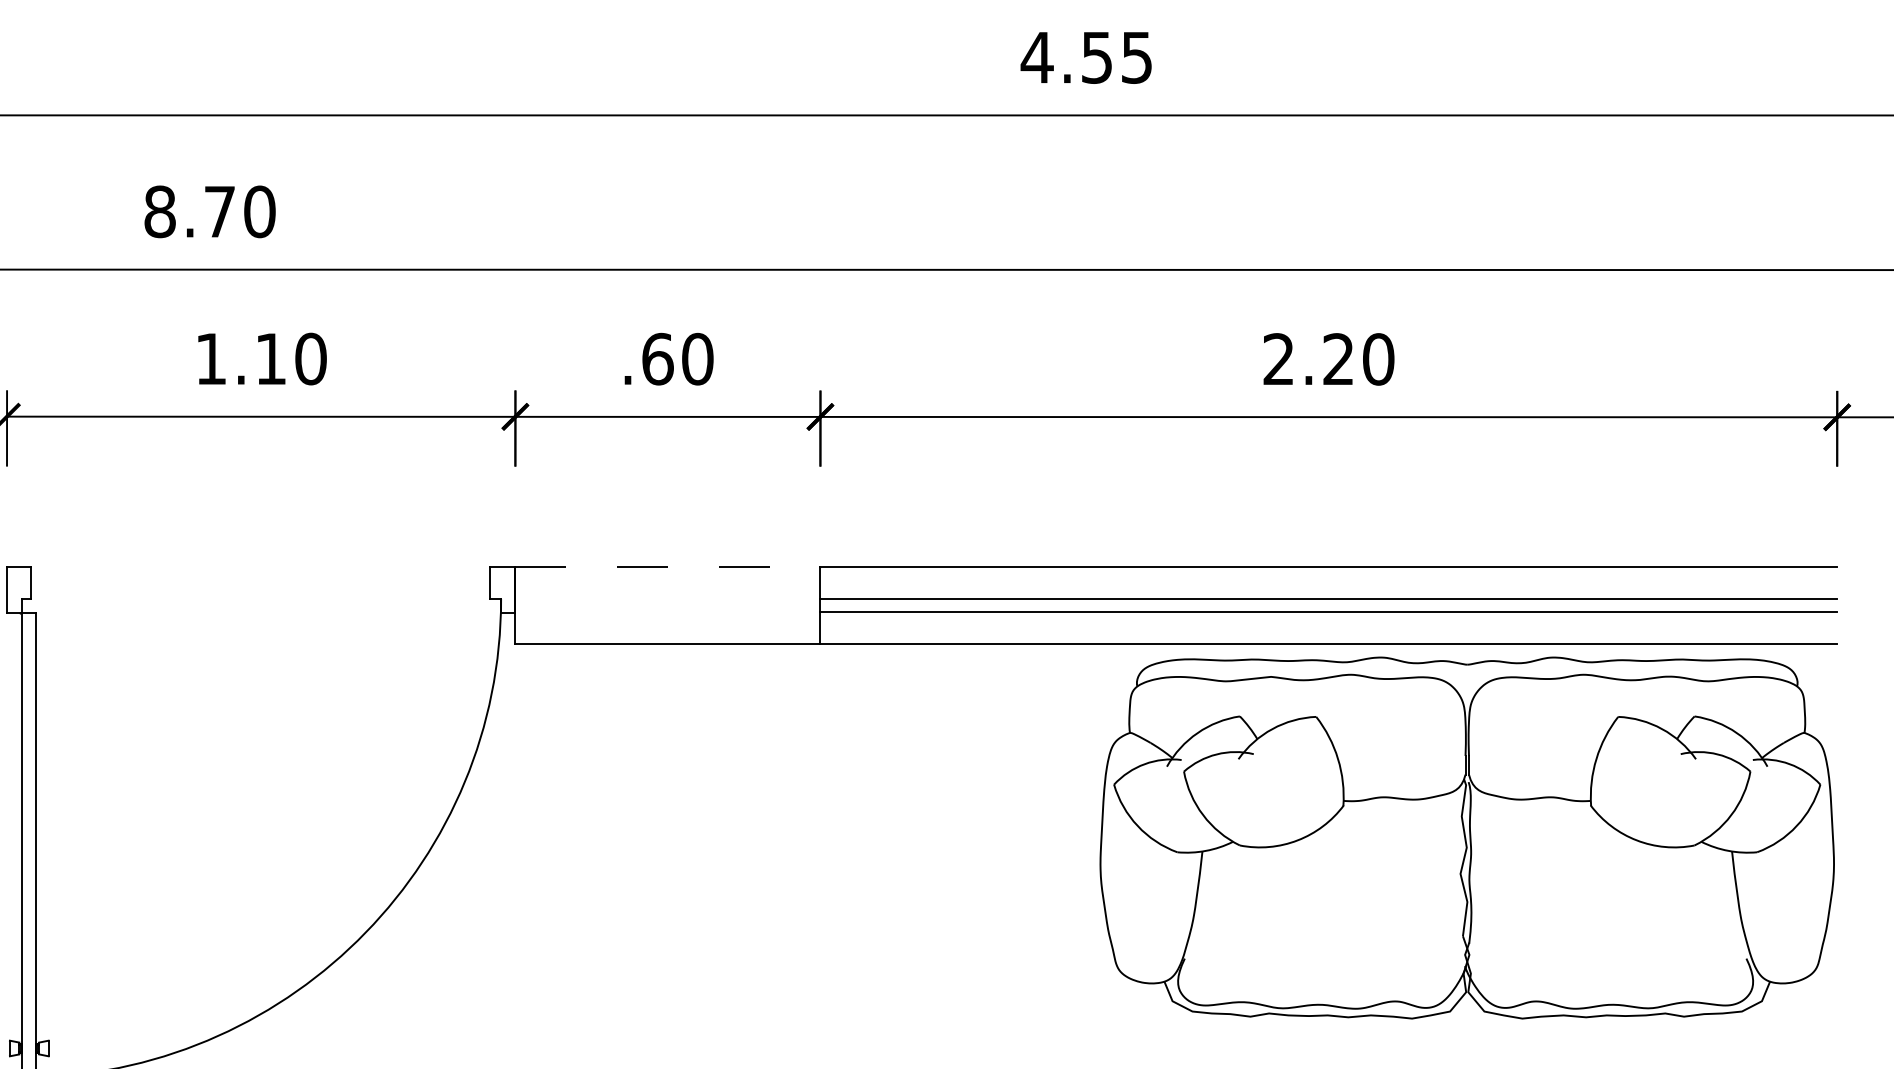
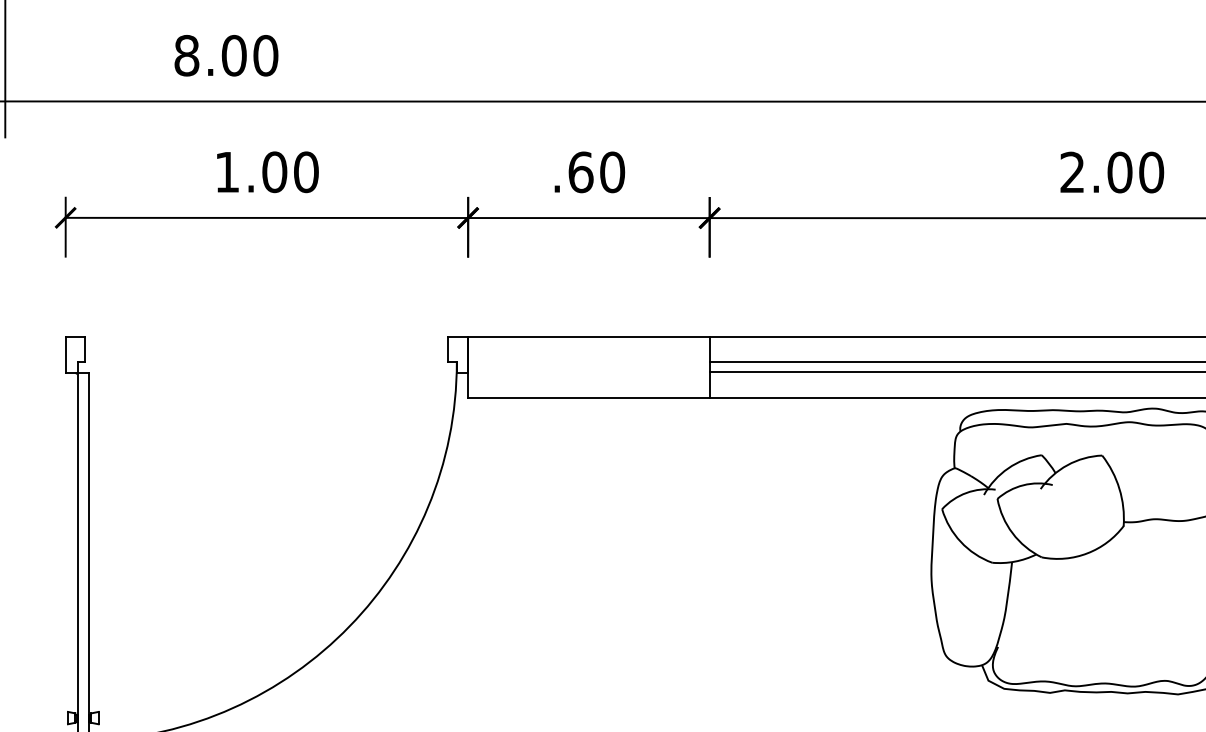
text: (219, 211) -> (233, 55), 8.70 -> 8.00
text: (270, 358) -> (274, 171), 1.10 -> 1.00
text: (1338, 359) -> (1119, 172), 2.20 -> 2.00
line: (667, 567) -> (588, 337), dashed -> solid

